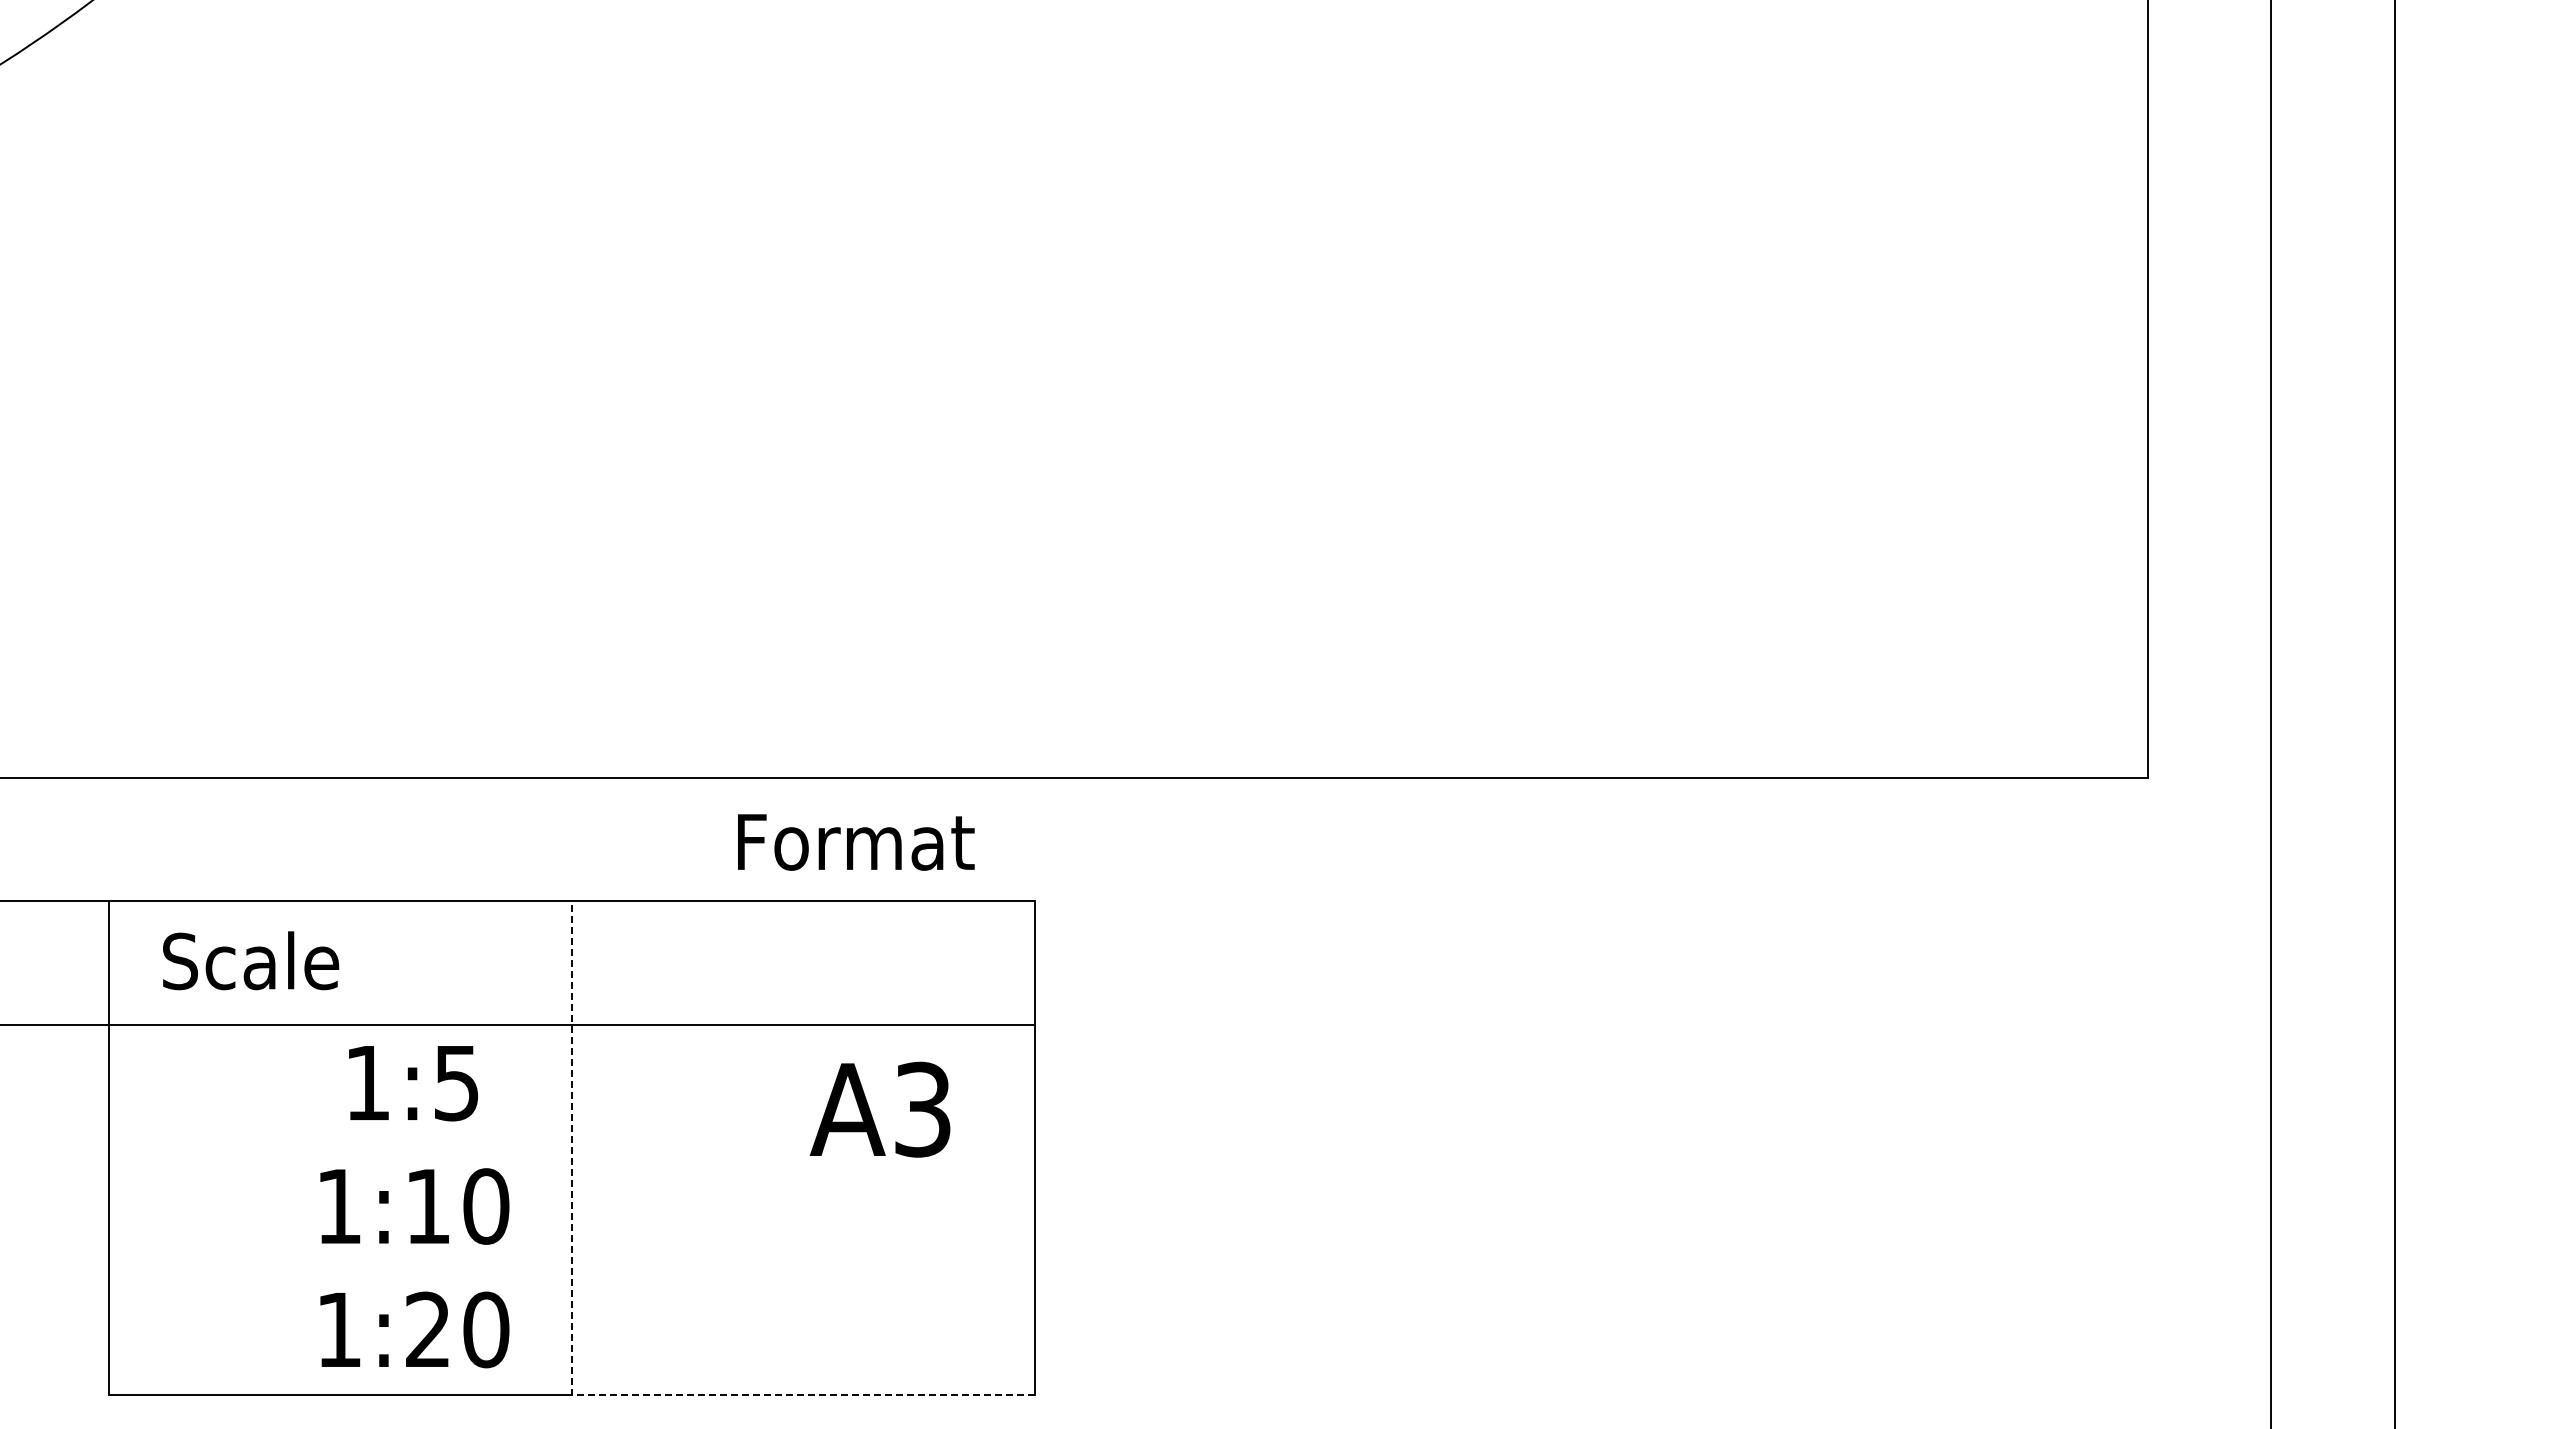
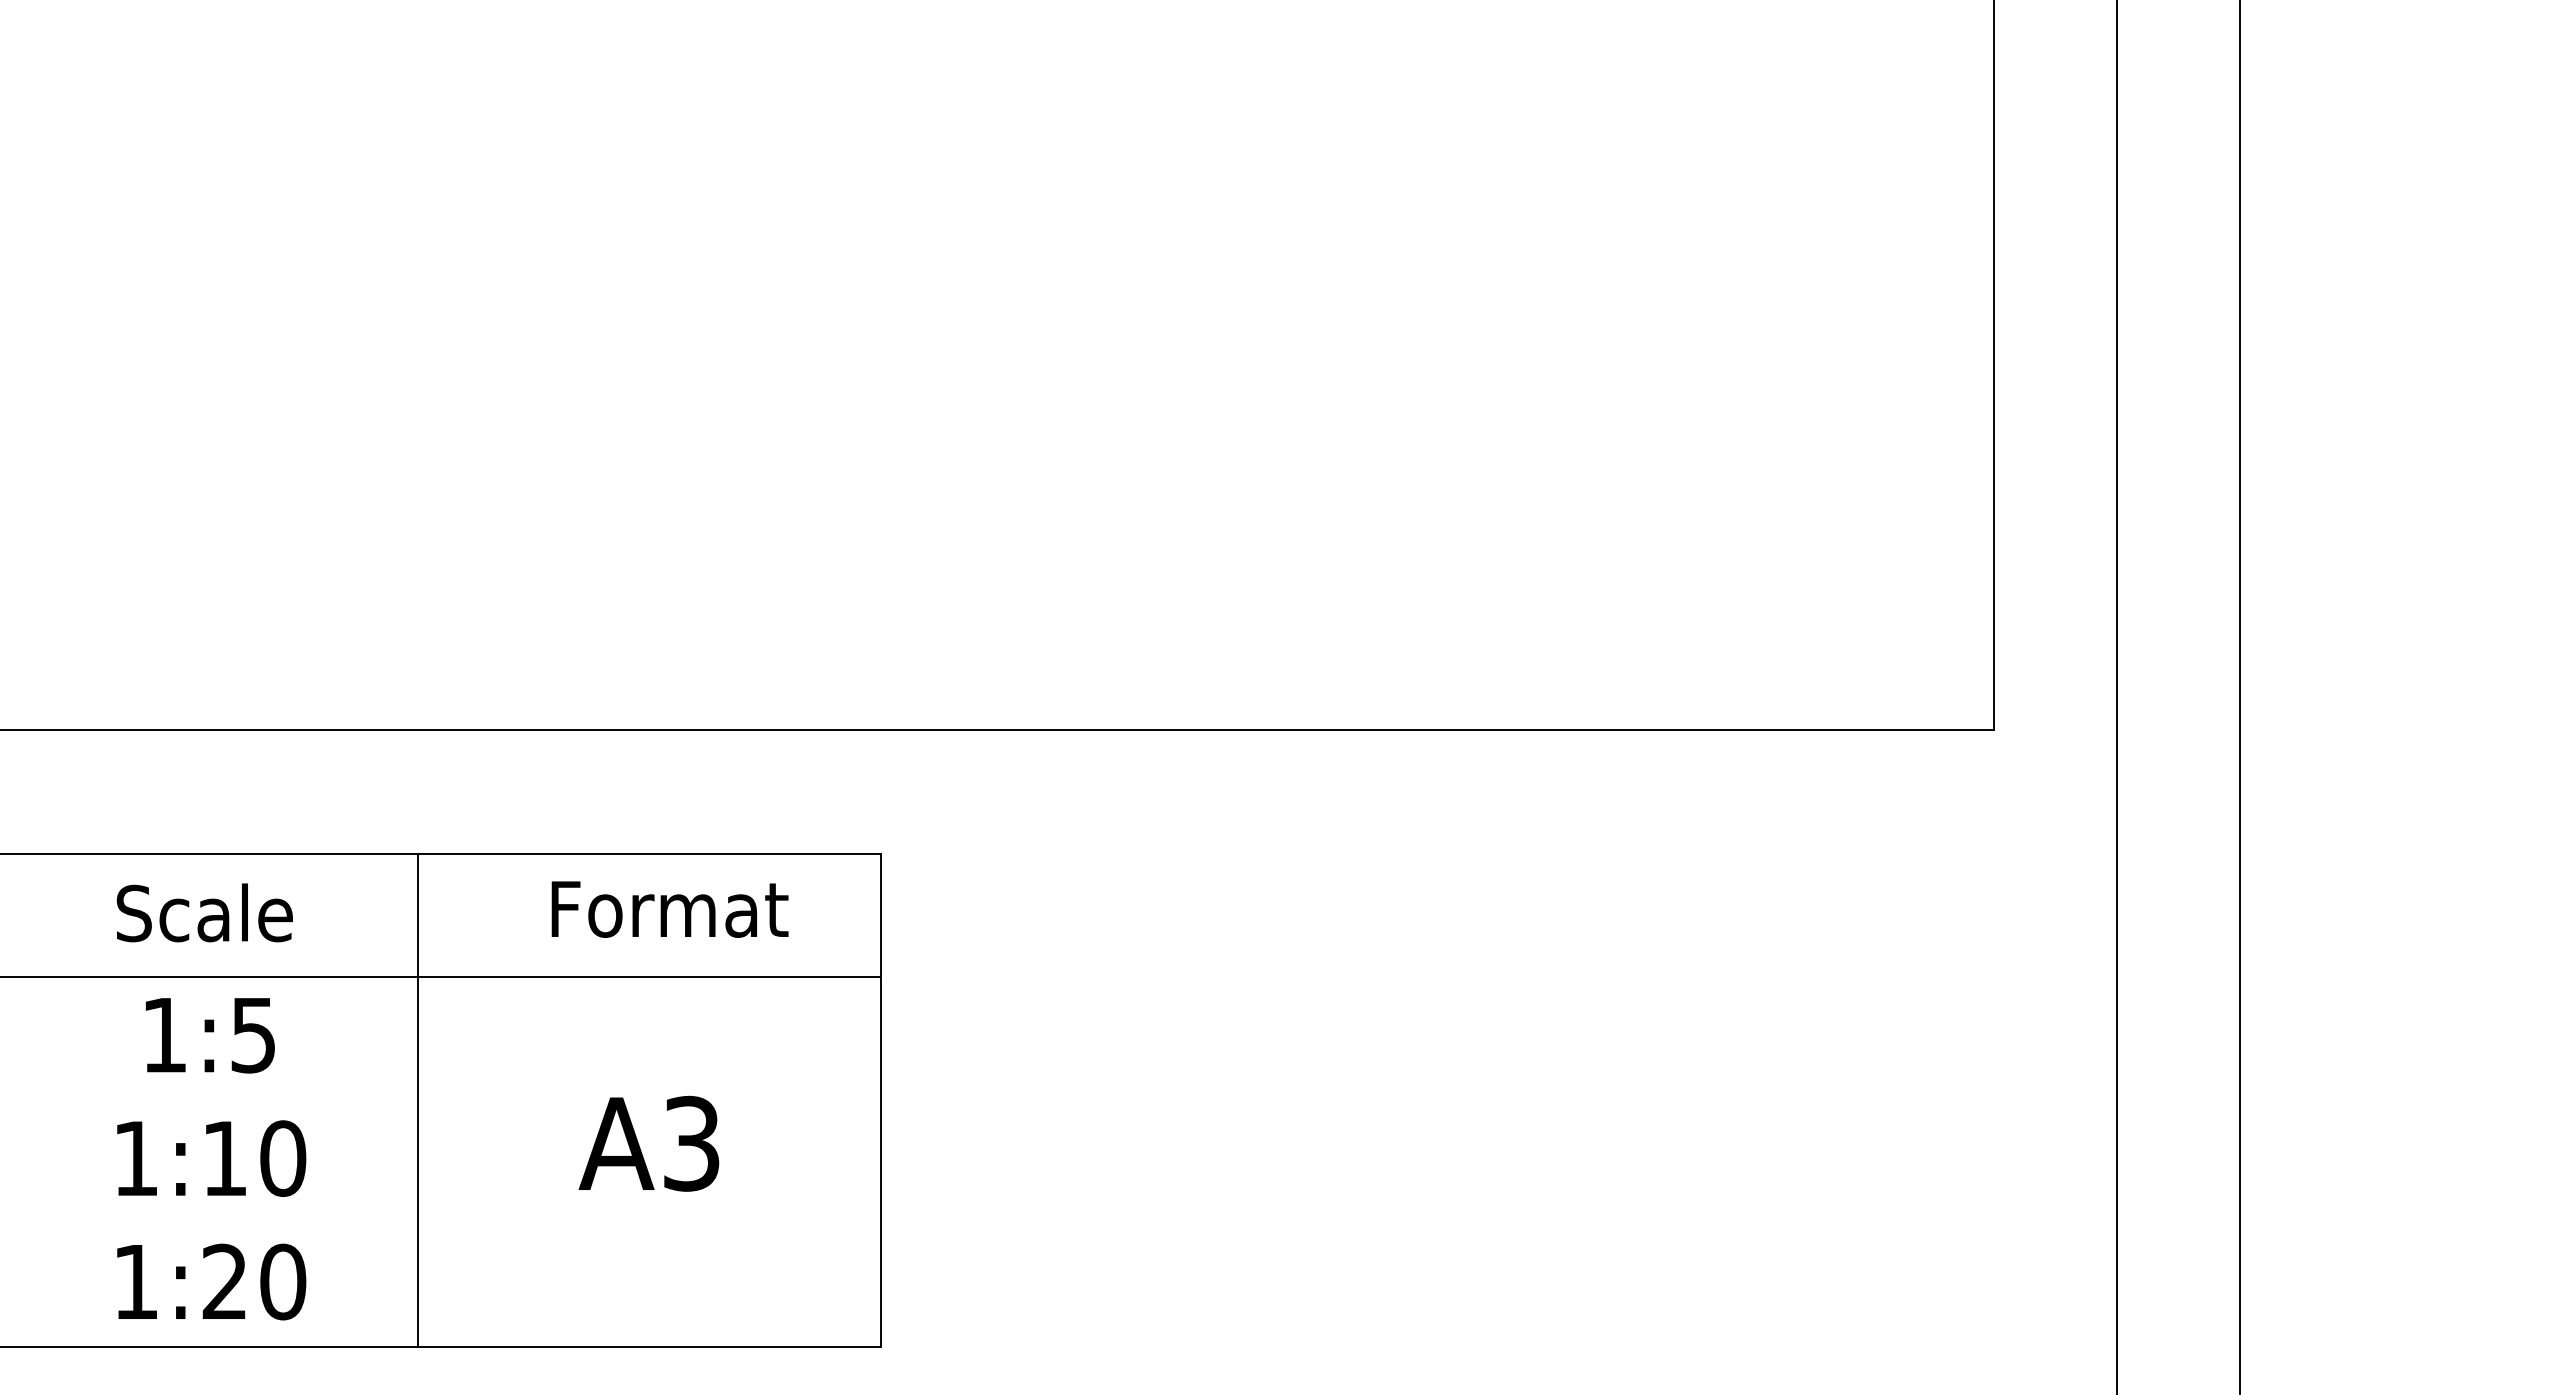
text: (856, 842) -> (670, 909), moved
text: (251, 960) -> (205, 912), moved
text: (879, 1109) -> (648, 1143), moved
text: (414, 1207) -> (211, 1159), moved
line: (571, 1380) -> (417, 1332), dashed -> solid

